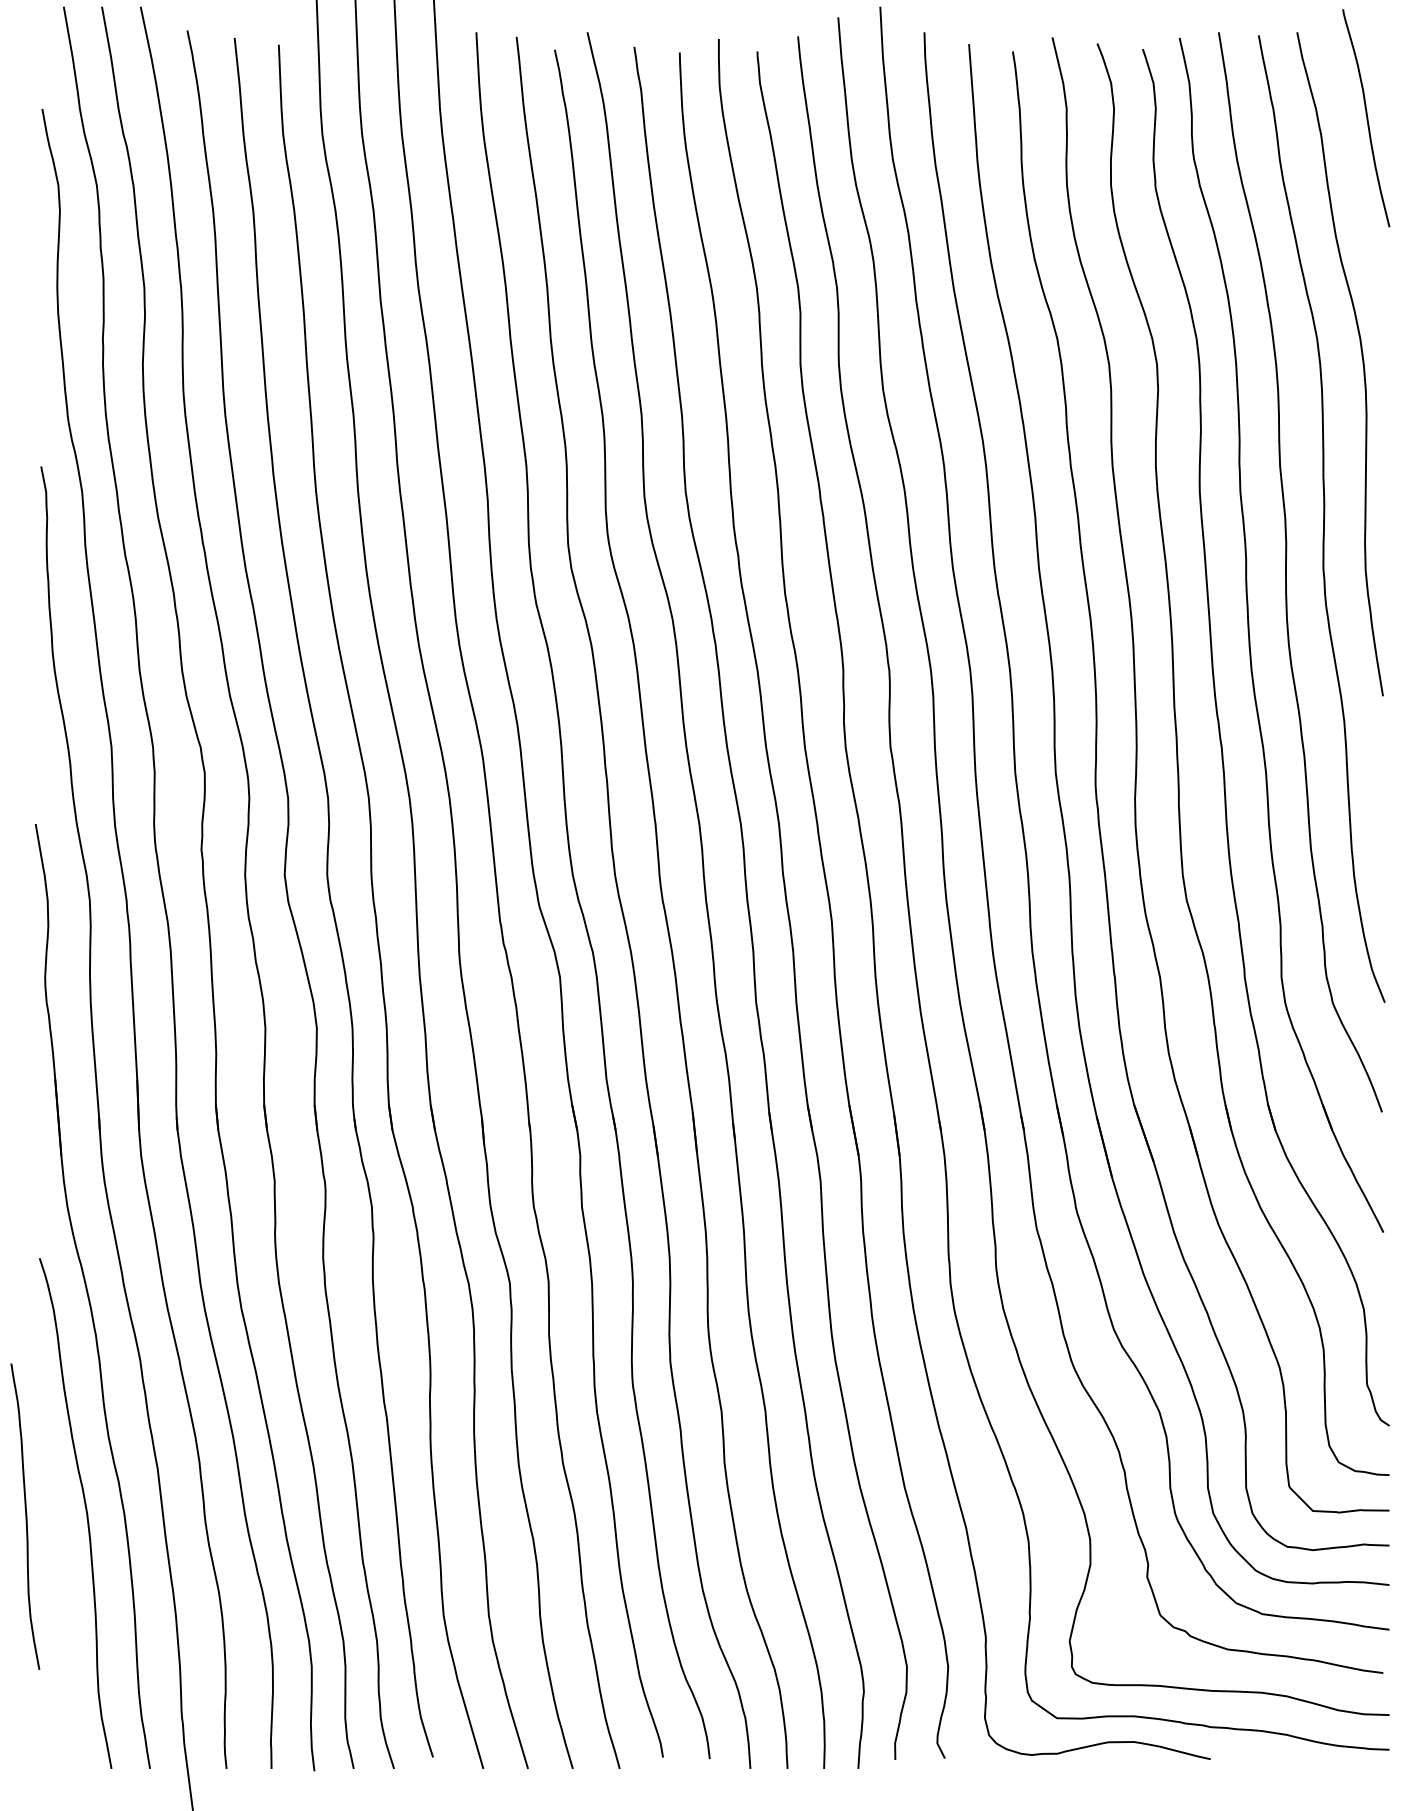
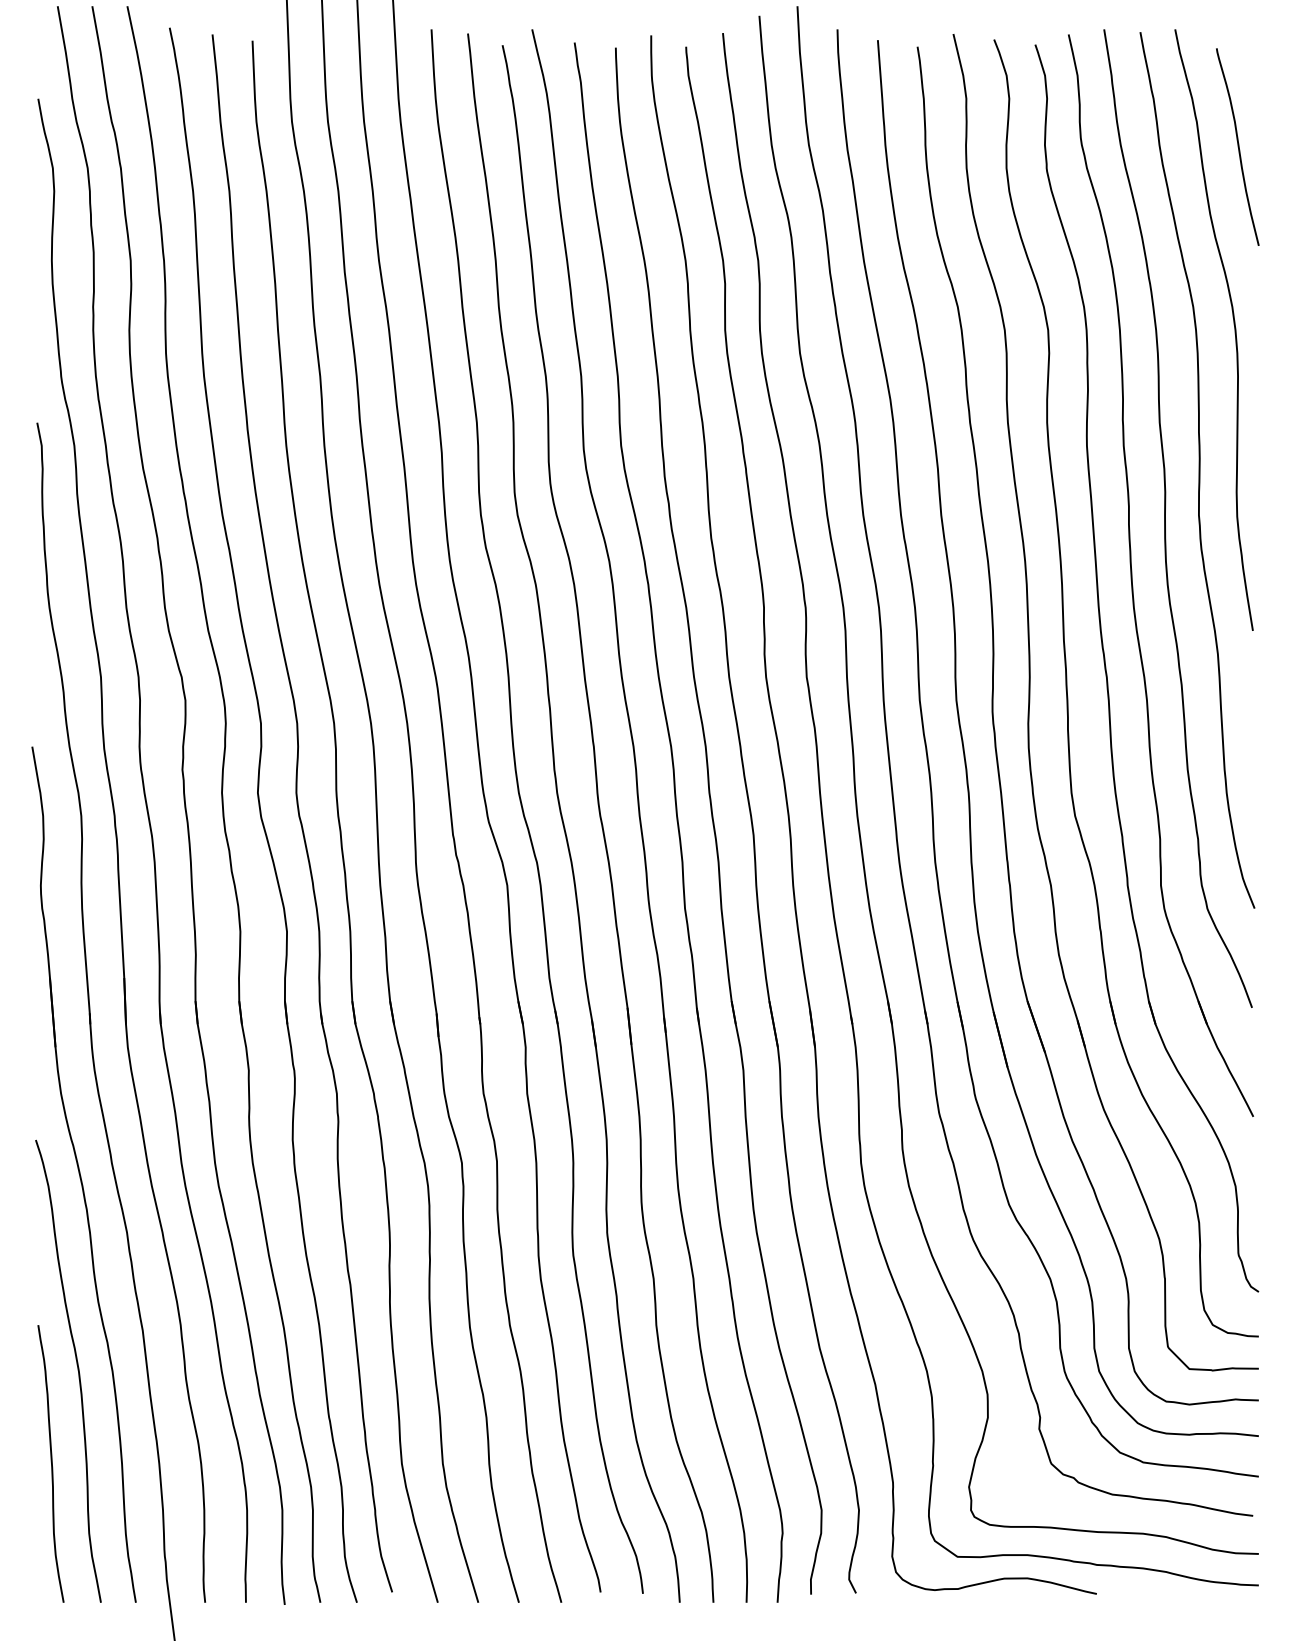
curve: (1366, 118) -> (1237, 147), moved
curve: (25, 1516) -> (51, 1463), moved

